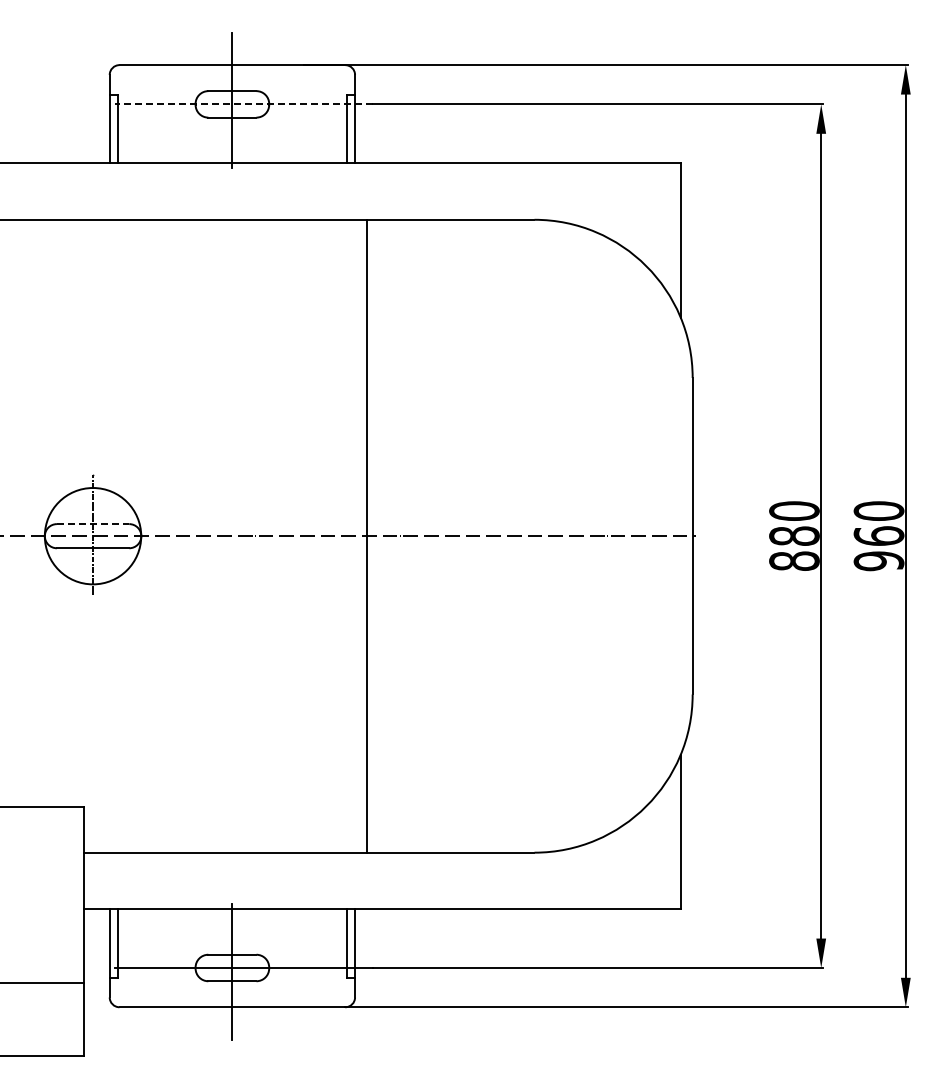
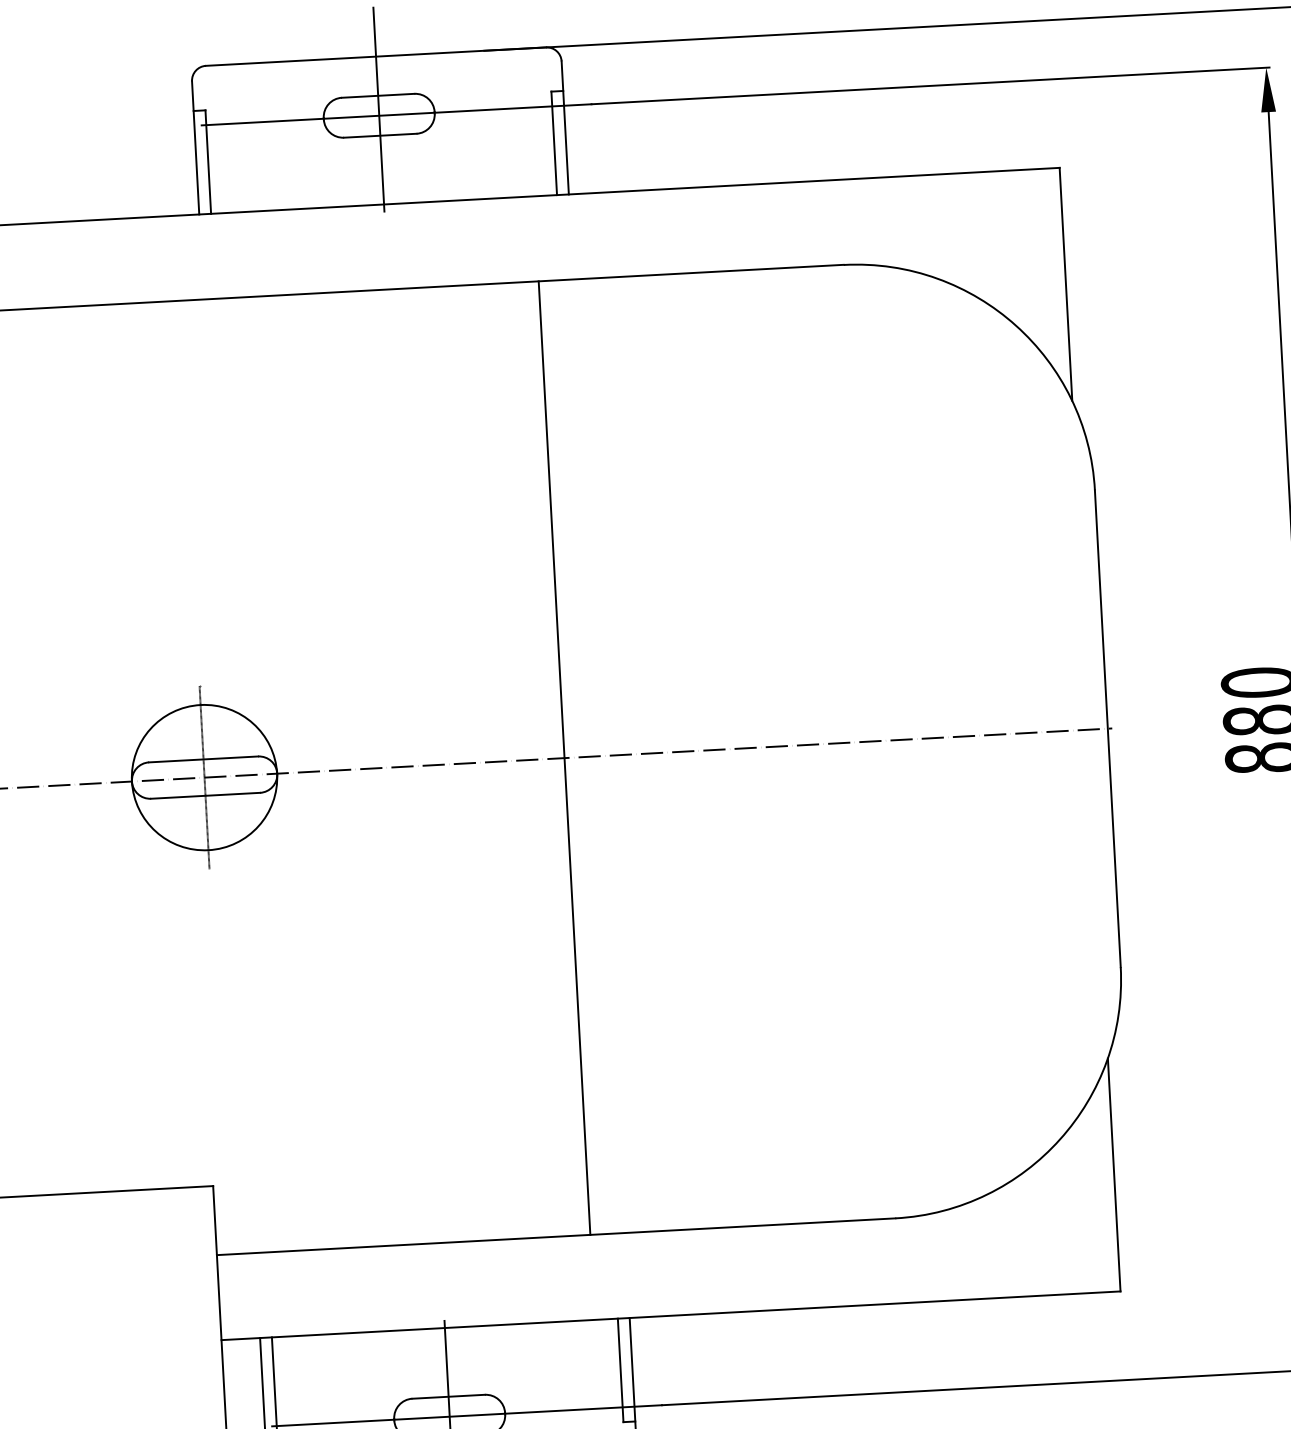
line: (243, 104) -> (395, 115), dashed -> solid
line: (93, 524) -> (204, 759), dashed -> solid
line: (367, 535) -> (565, 757), moved

